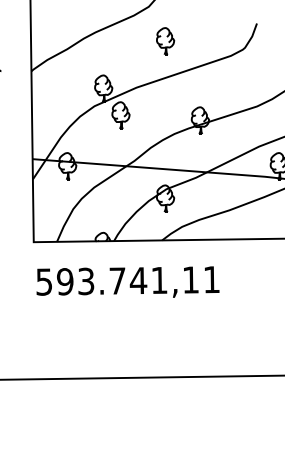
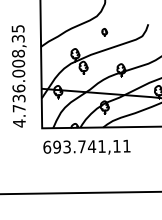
part: (164, 40) -> (104, 32), size x0.6
text: (44, 280) -> (47, 146), 593.741,11 -> 693.741,11

